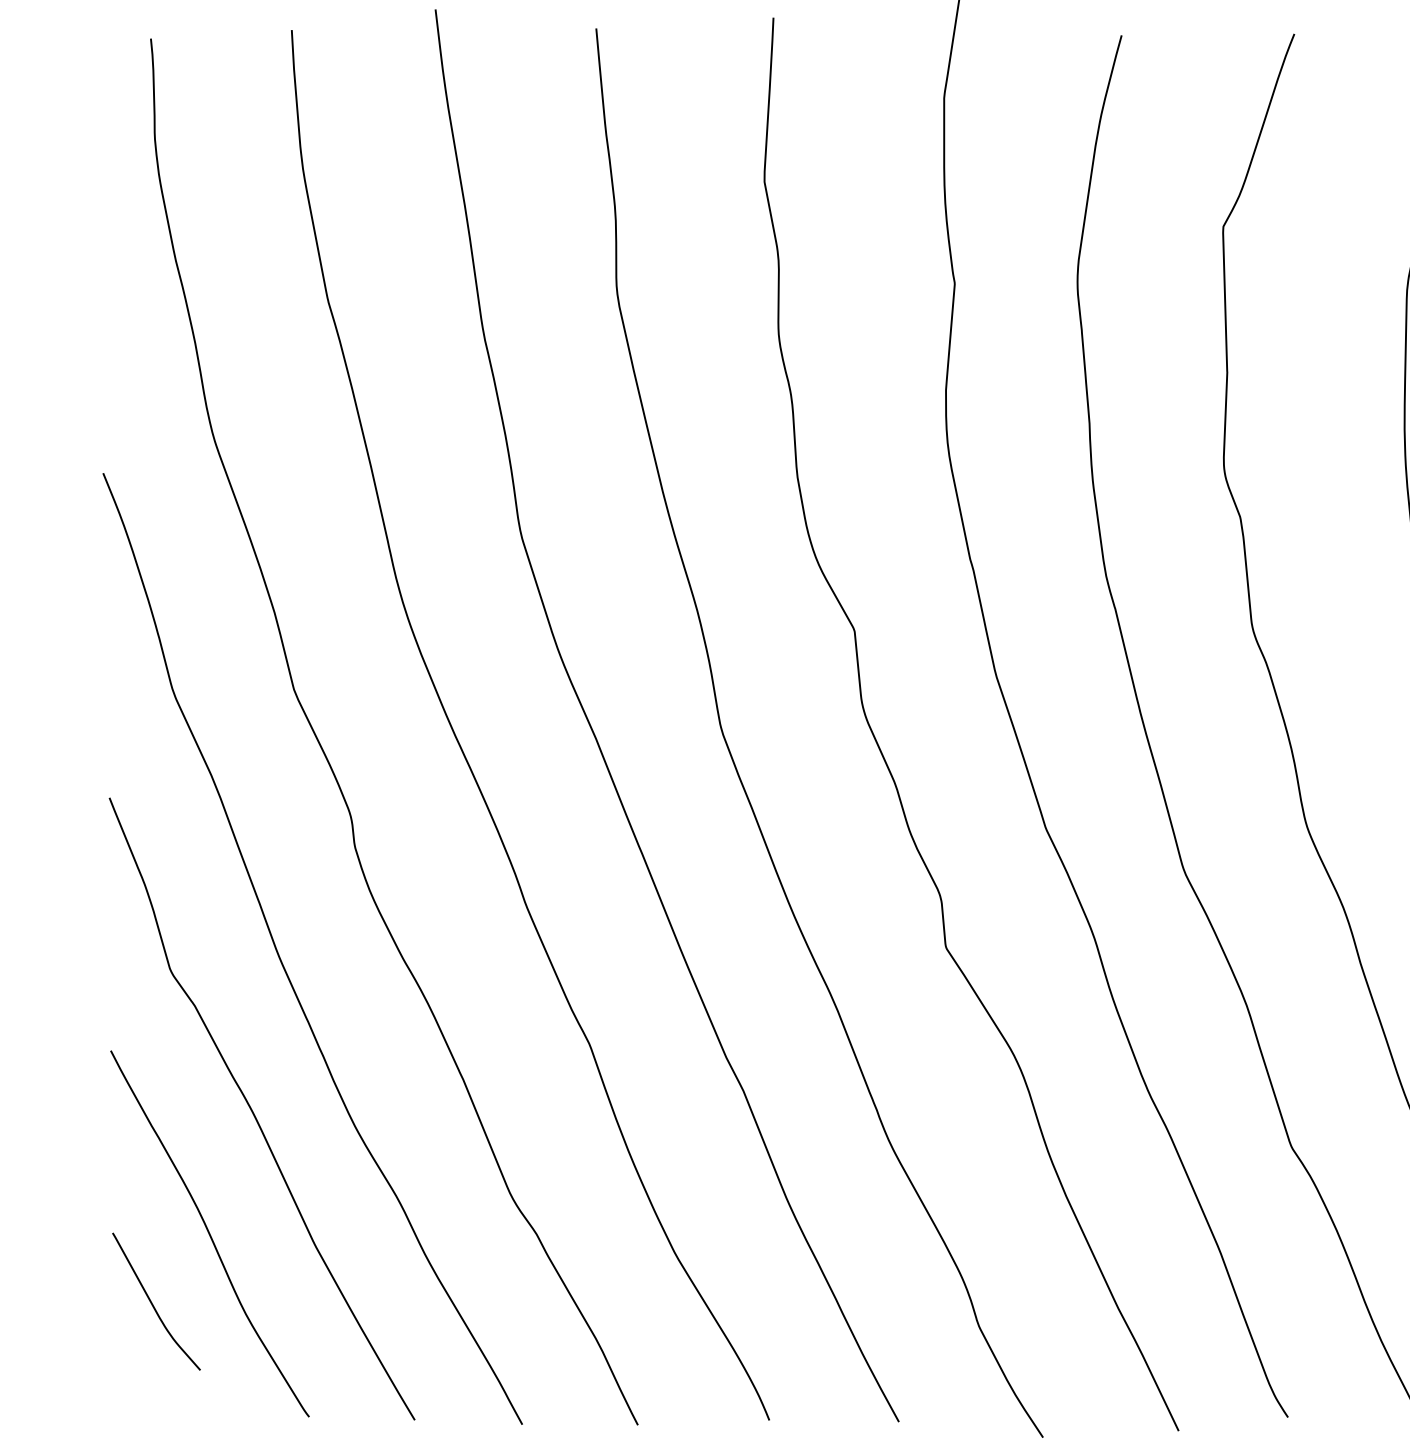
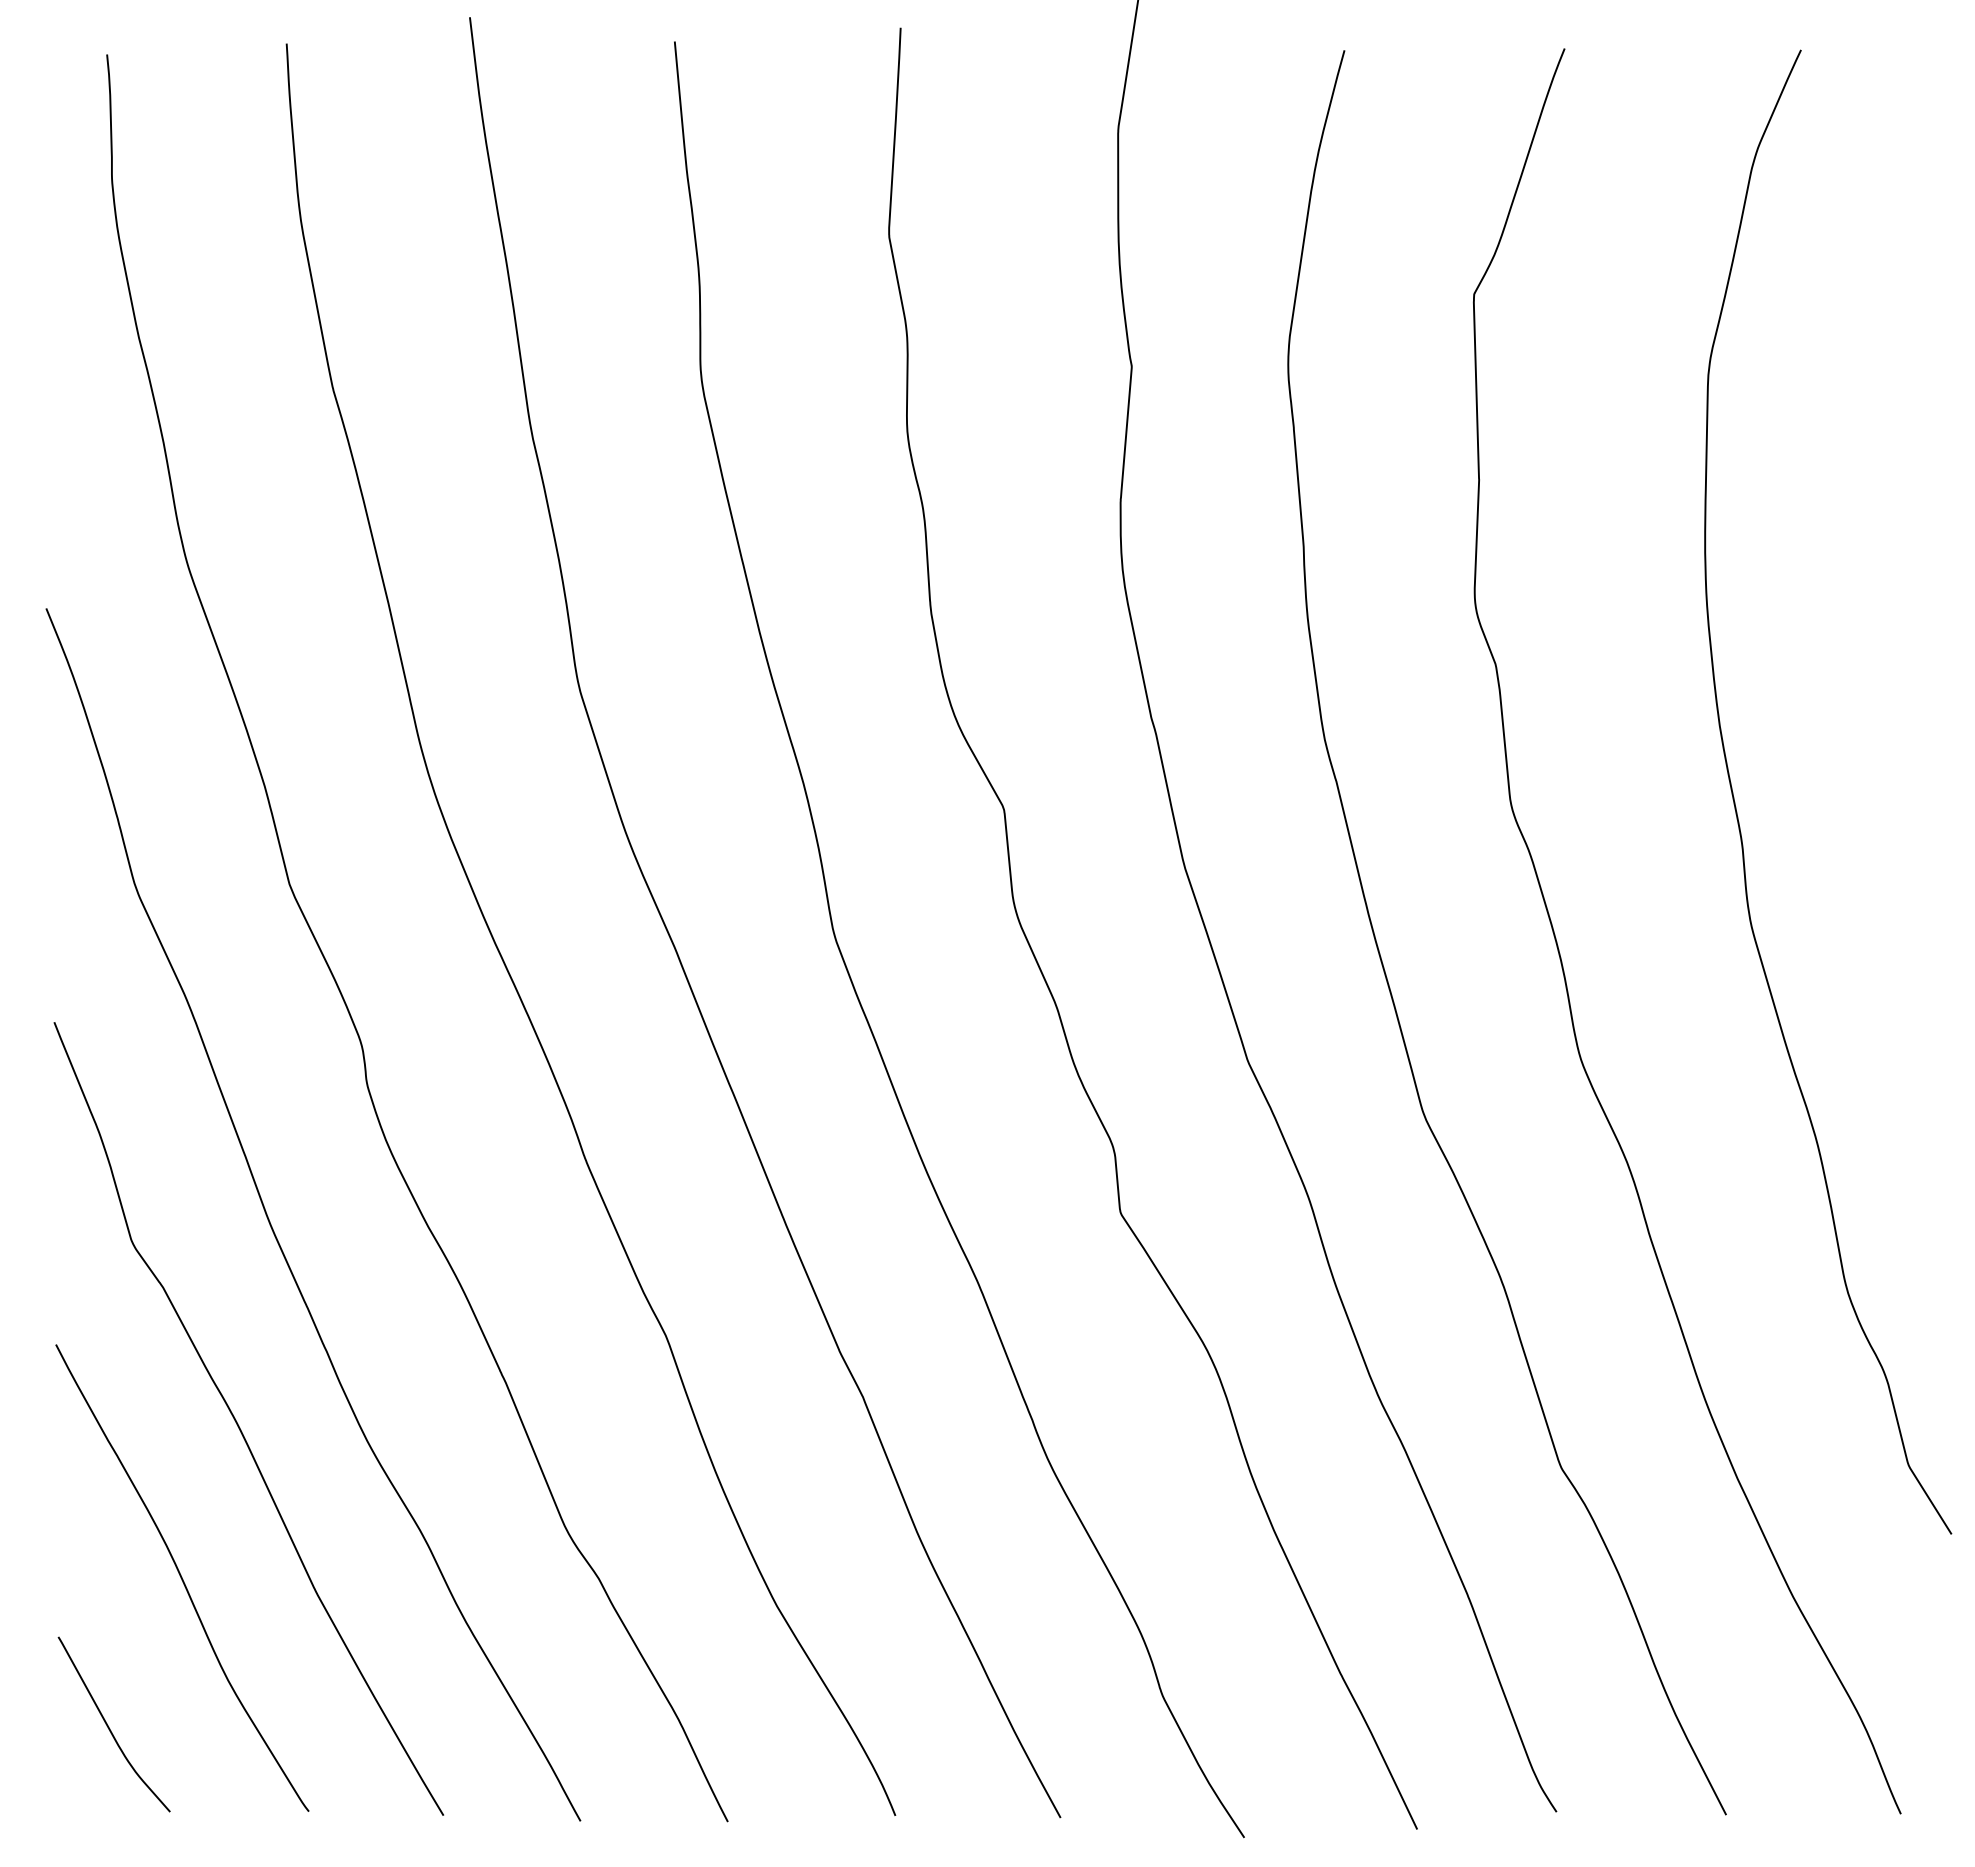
curve: (152, 1304) -> (109, 1727), moved

